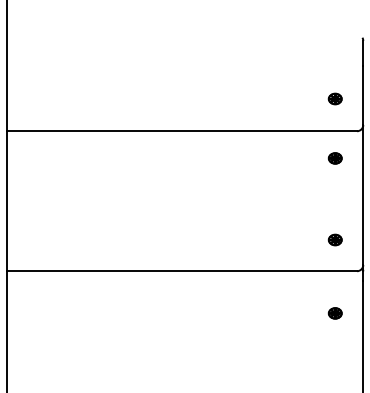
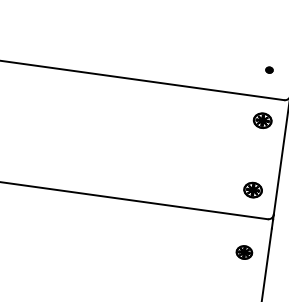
part: (334, 98) -> (268, 69), size x0.6
part: (334, 158) -> (261, 120), size x1.6
part: (334, 239) -> (252, 189), size x1.6
part: (334, 313) -> (243, 252), size x1.4

